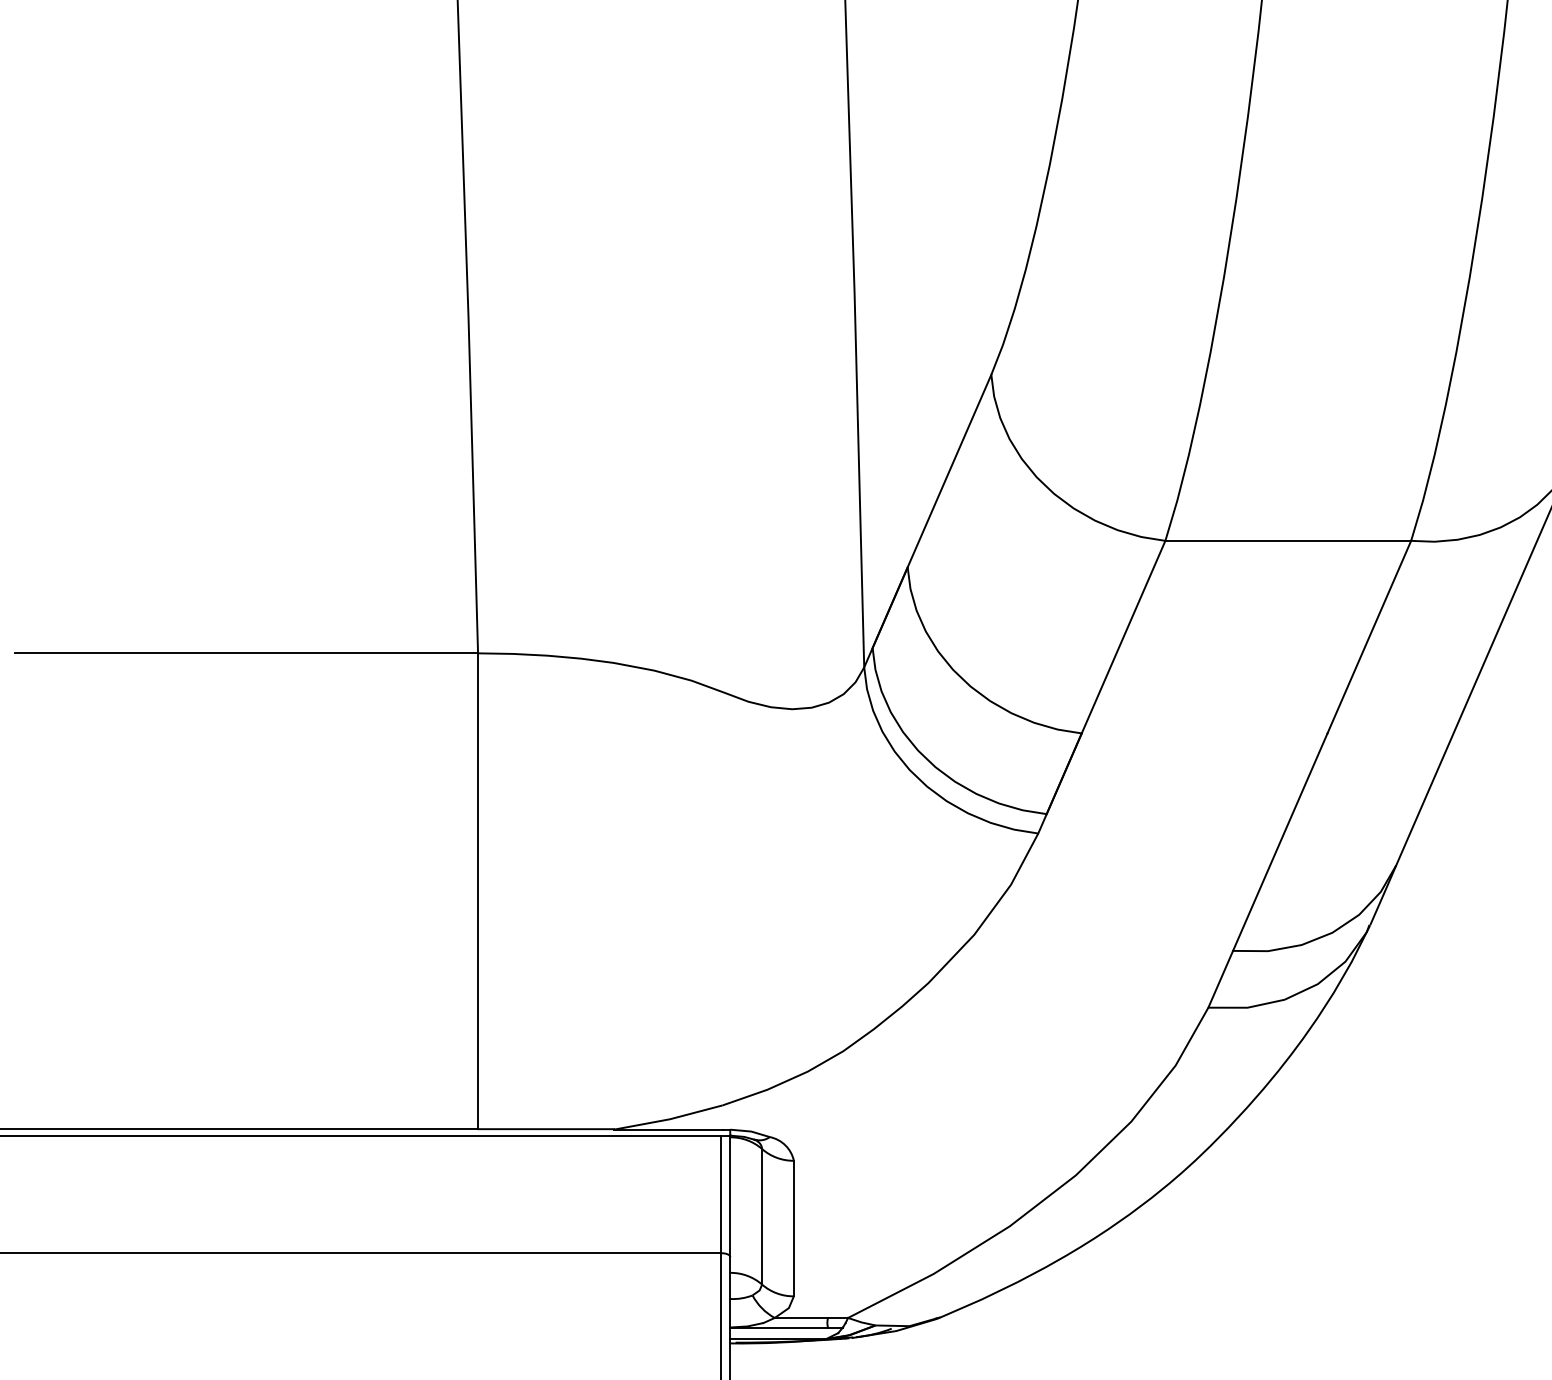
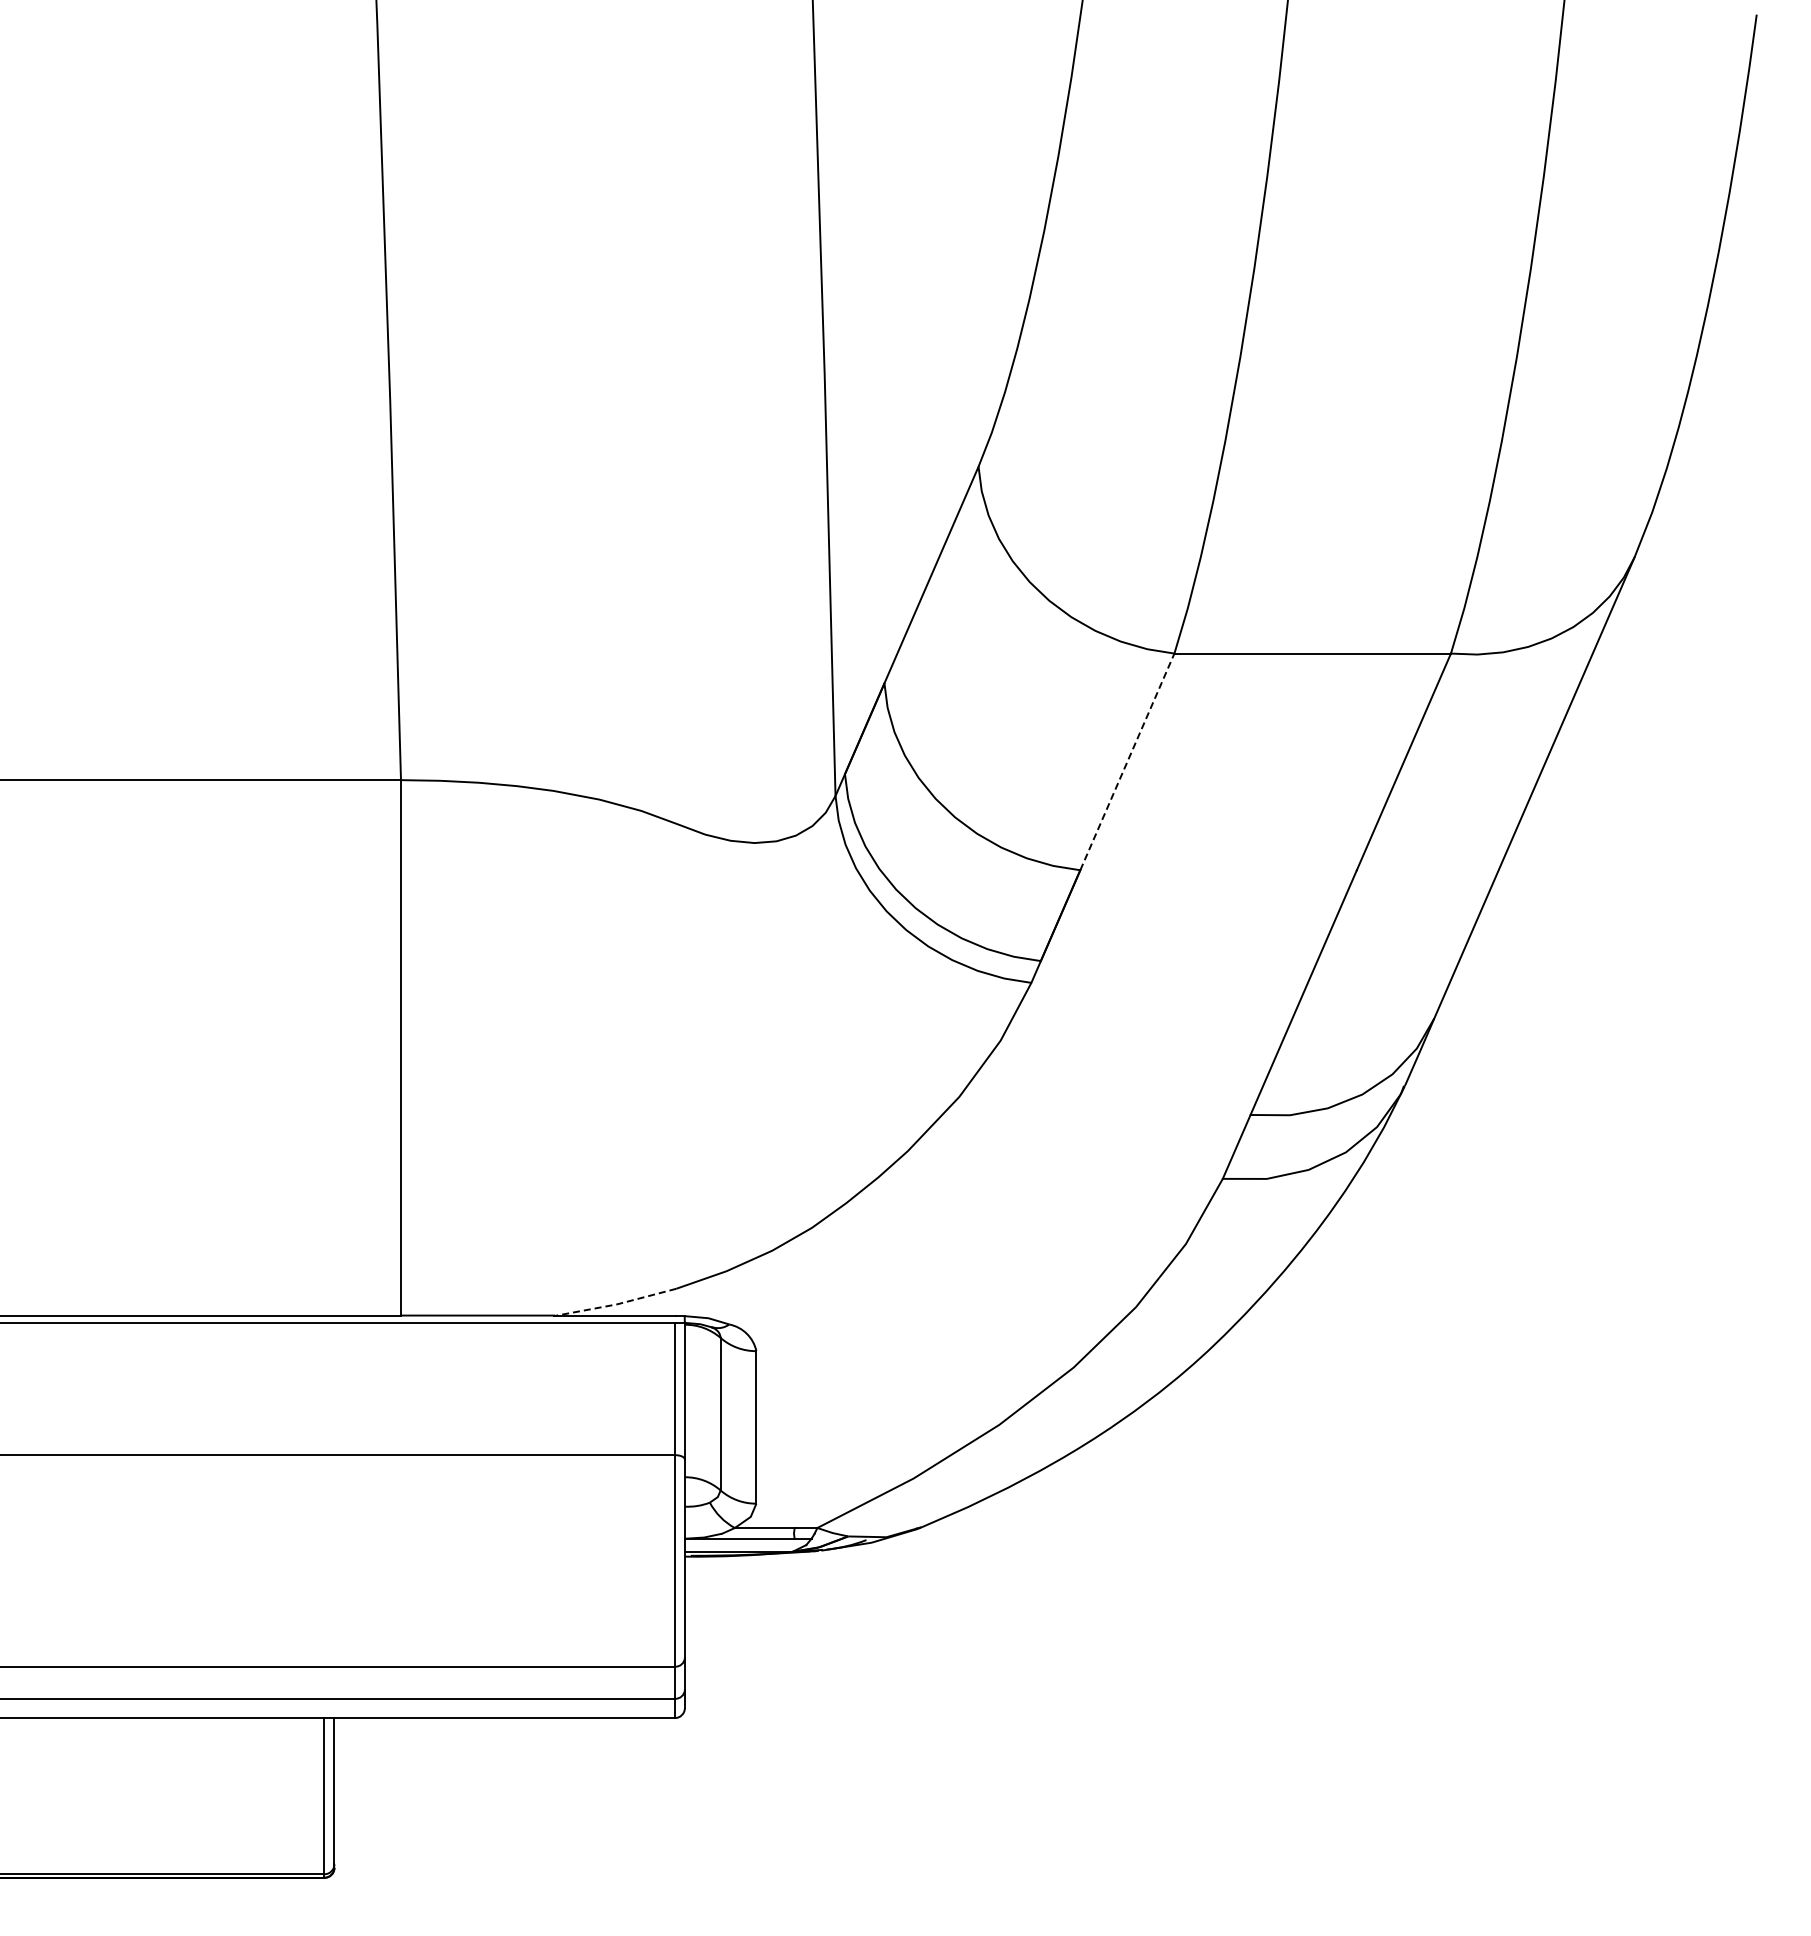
line: (1123, 636) -> (1127, 761), solid -> dashed
line: (669, 1119) -> (616, 1304), solid -> dashed

